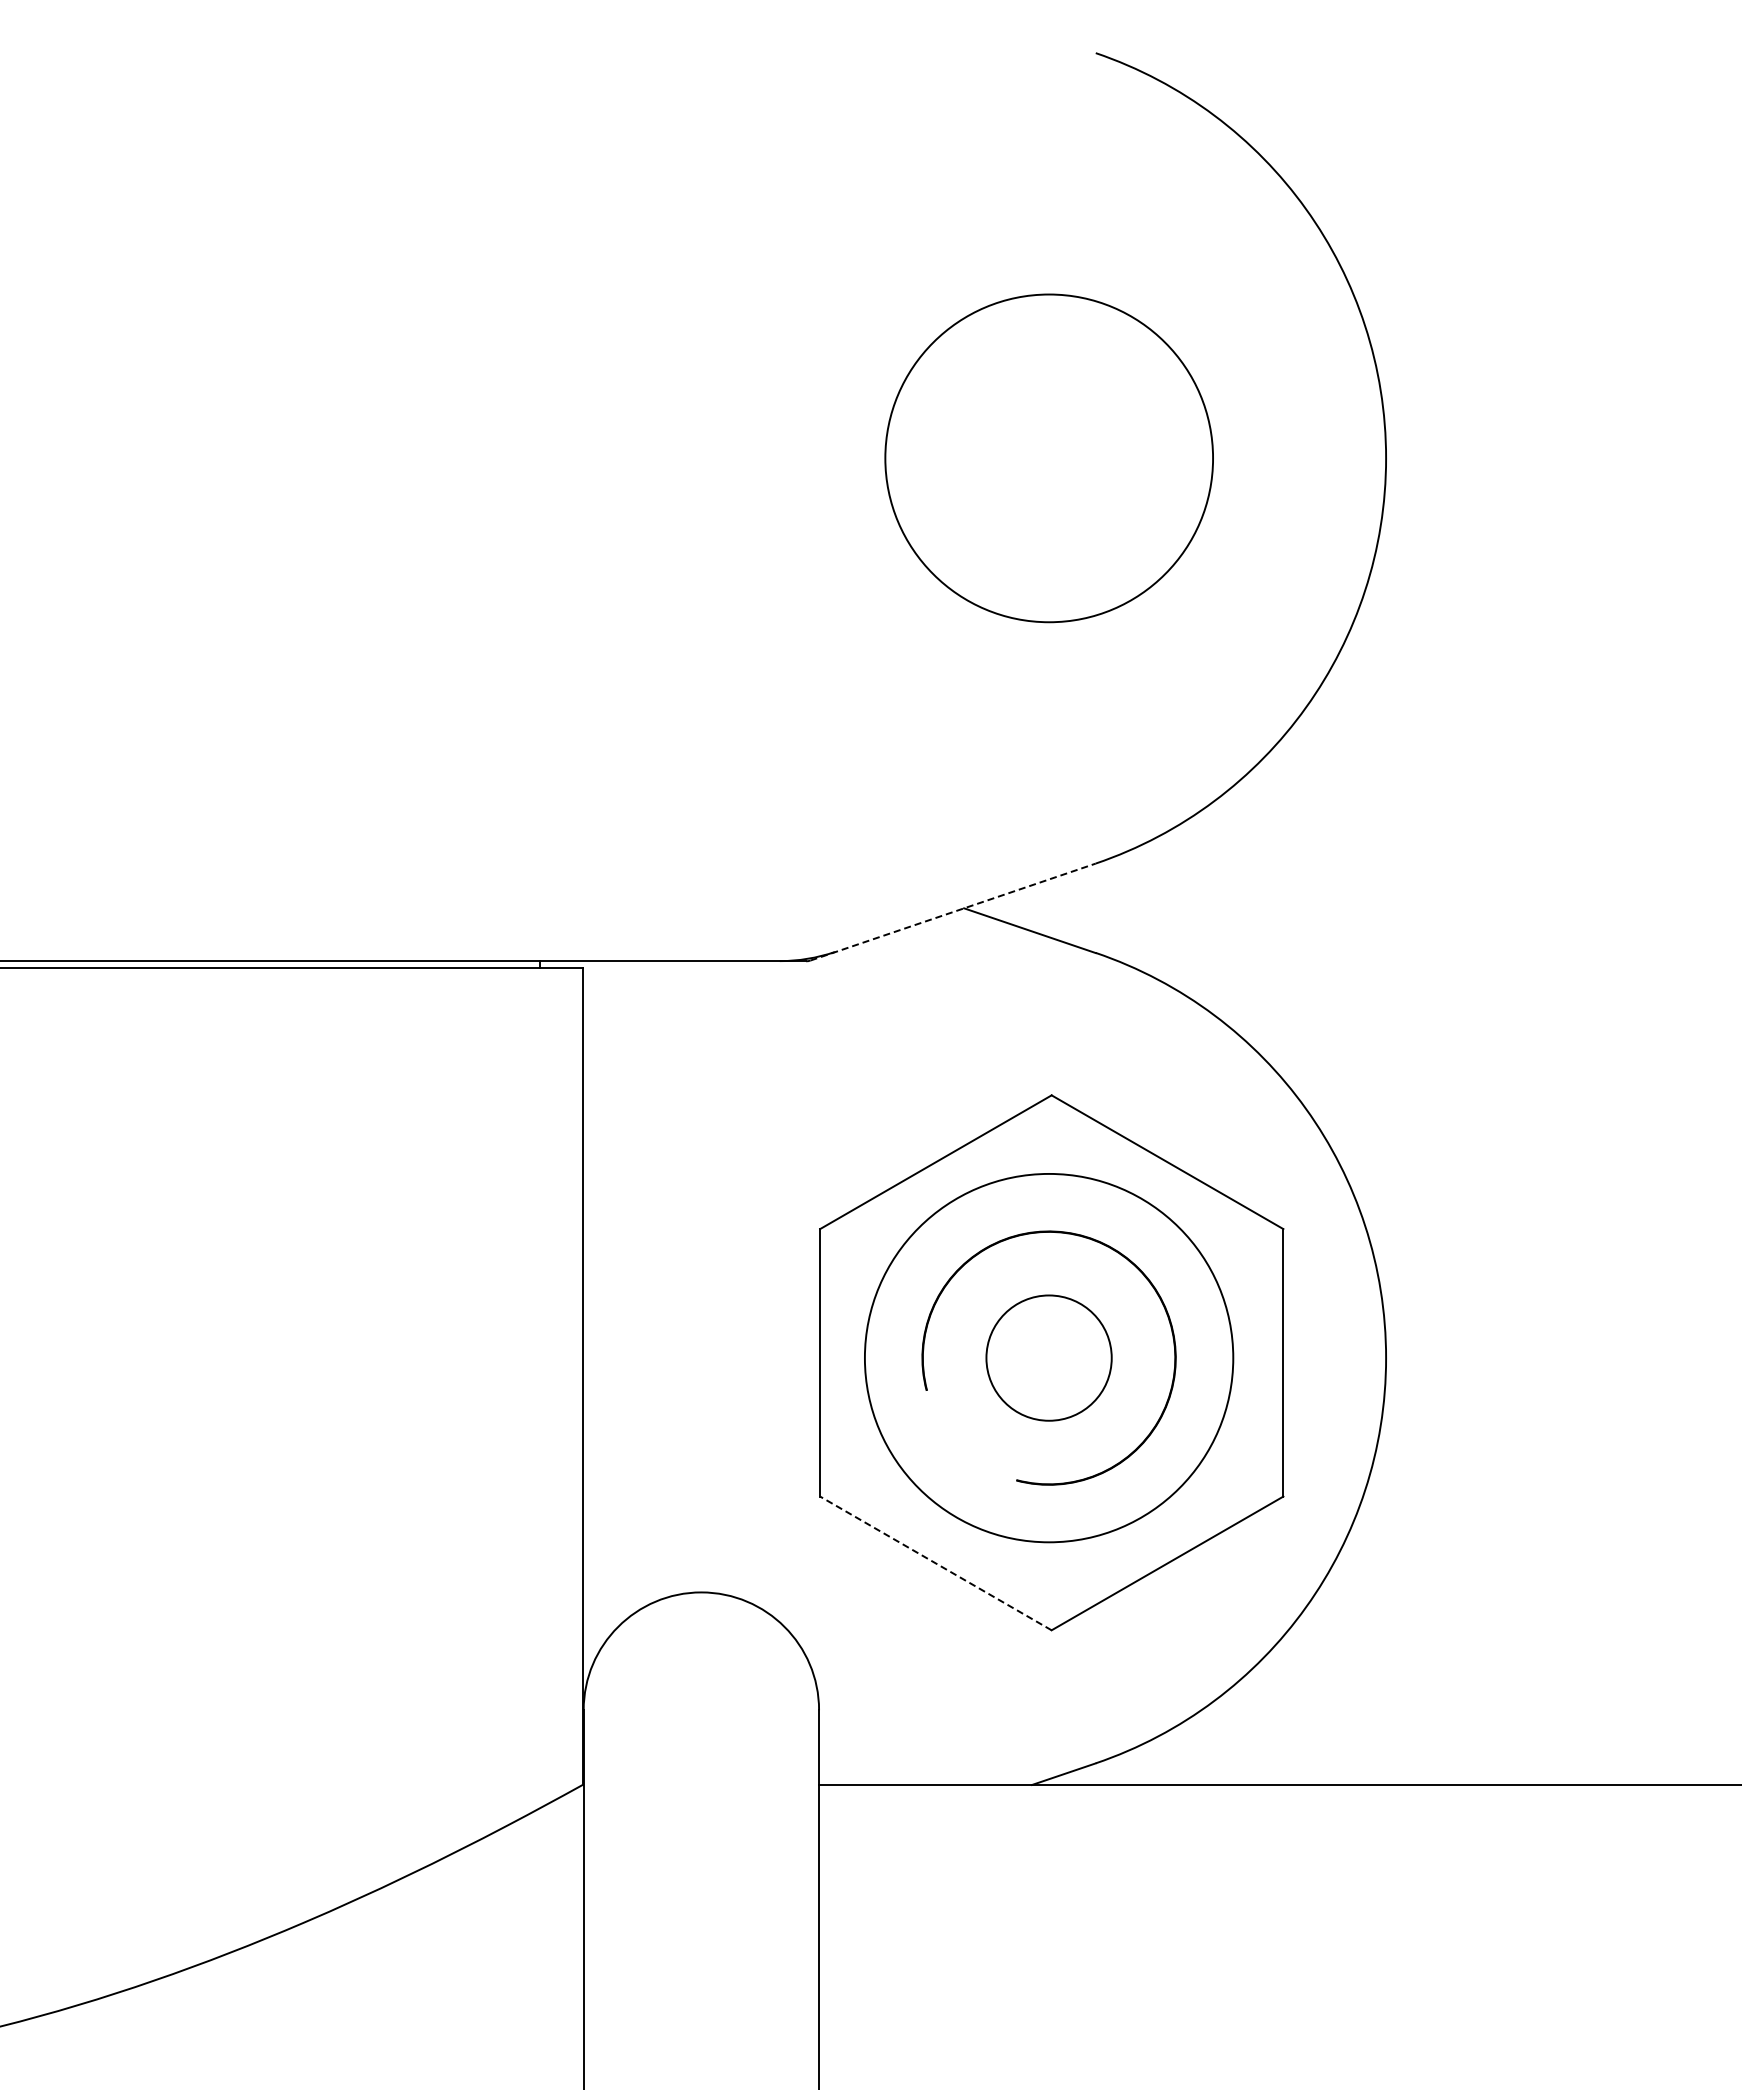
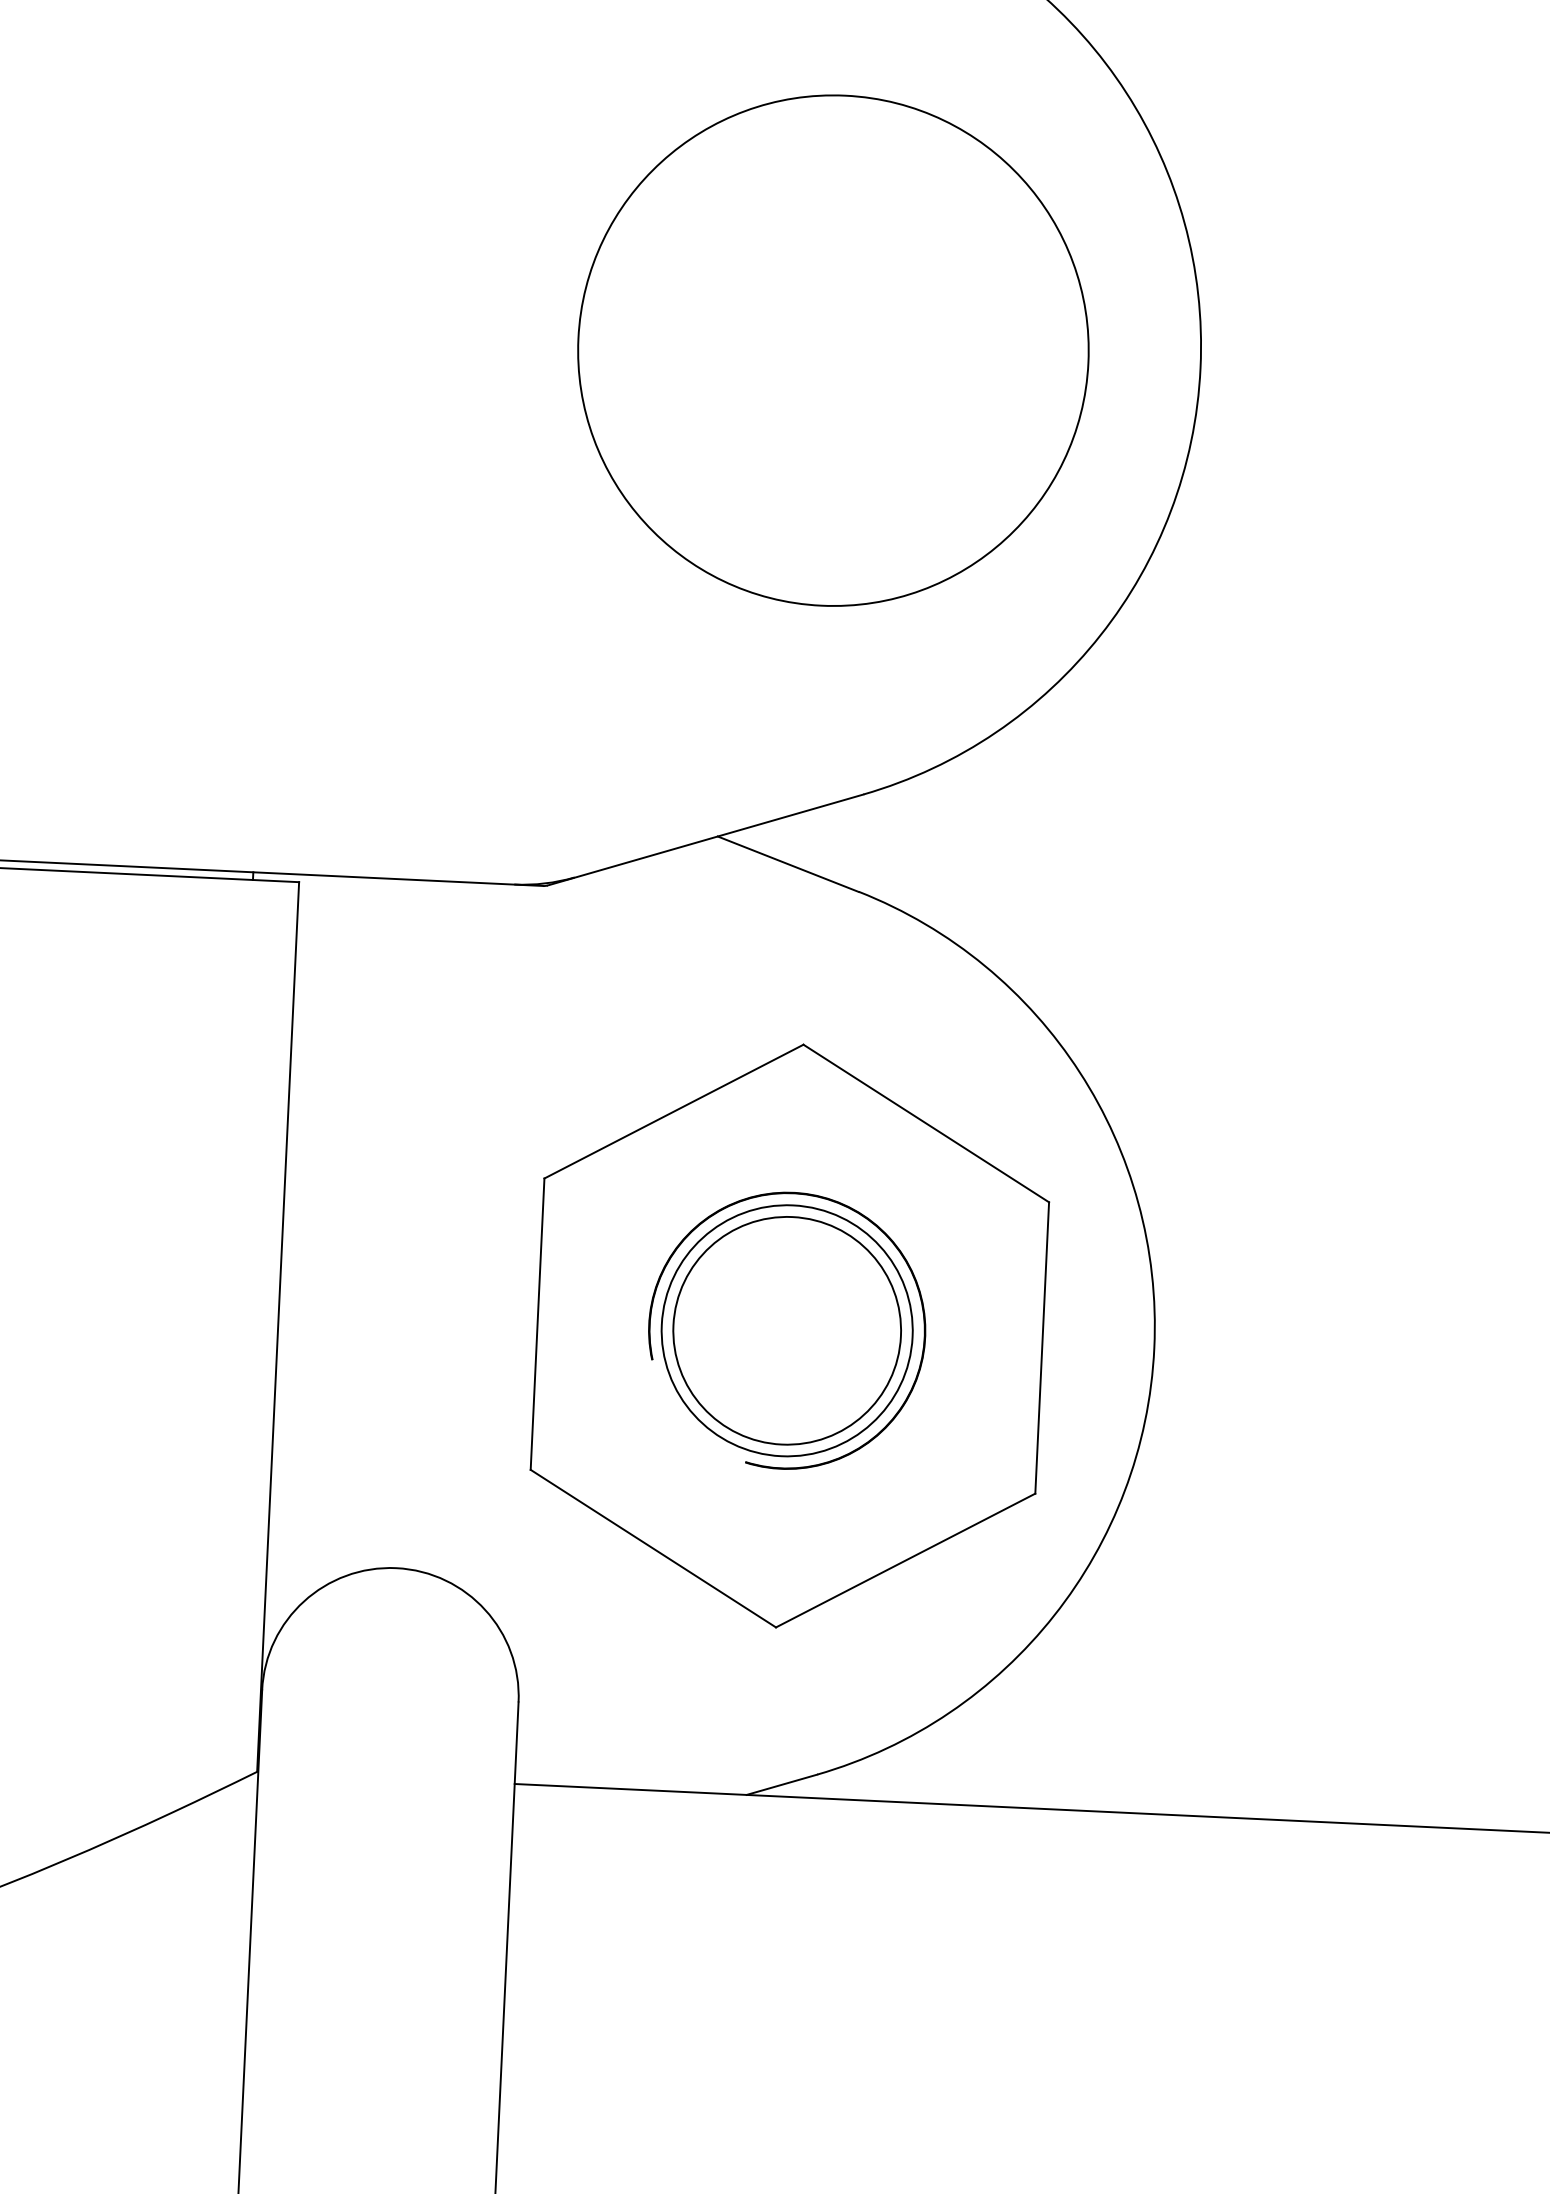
circle: (1049, 458) -> (833, 350), size x1.43
line: (953, 912) -> (705, 840), dashed -> solid
circle: (1048, 1357) -> (786, 1330), size x1.67
circle: (1048, 1358) -> (786, 1331), size x0.62
line: (935, 1563) -> (652, 1548), dashed -> solid

